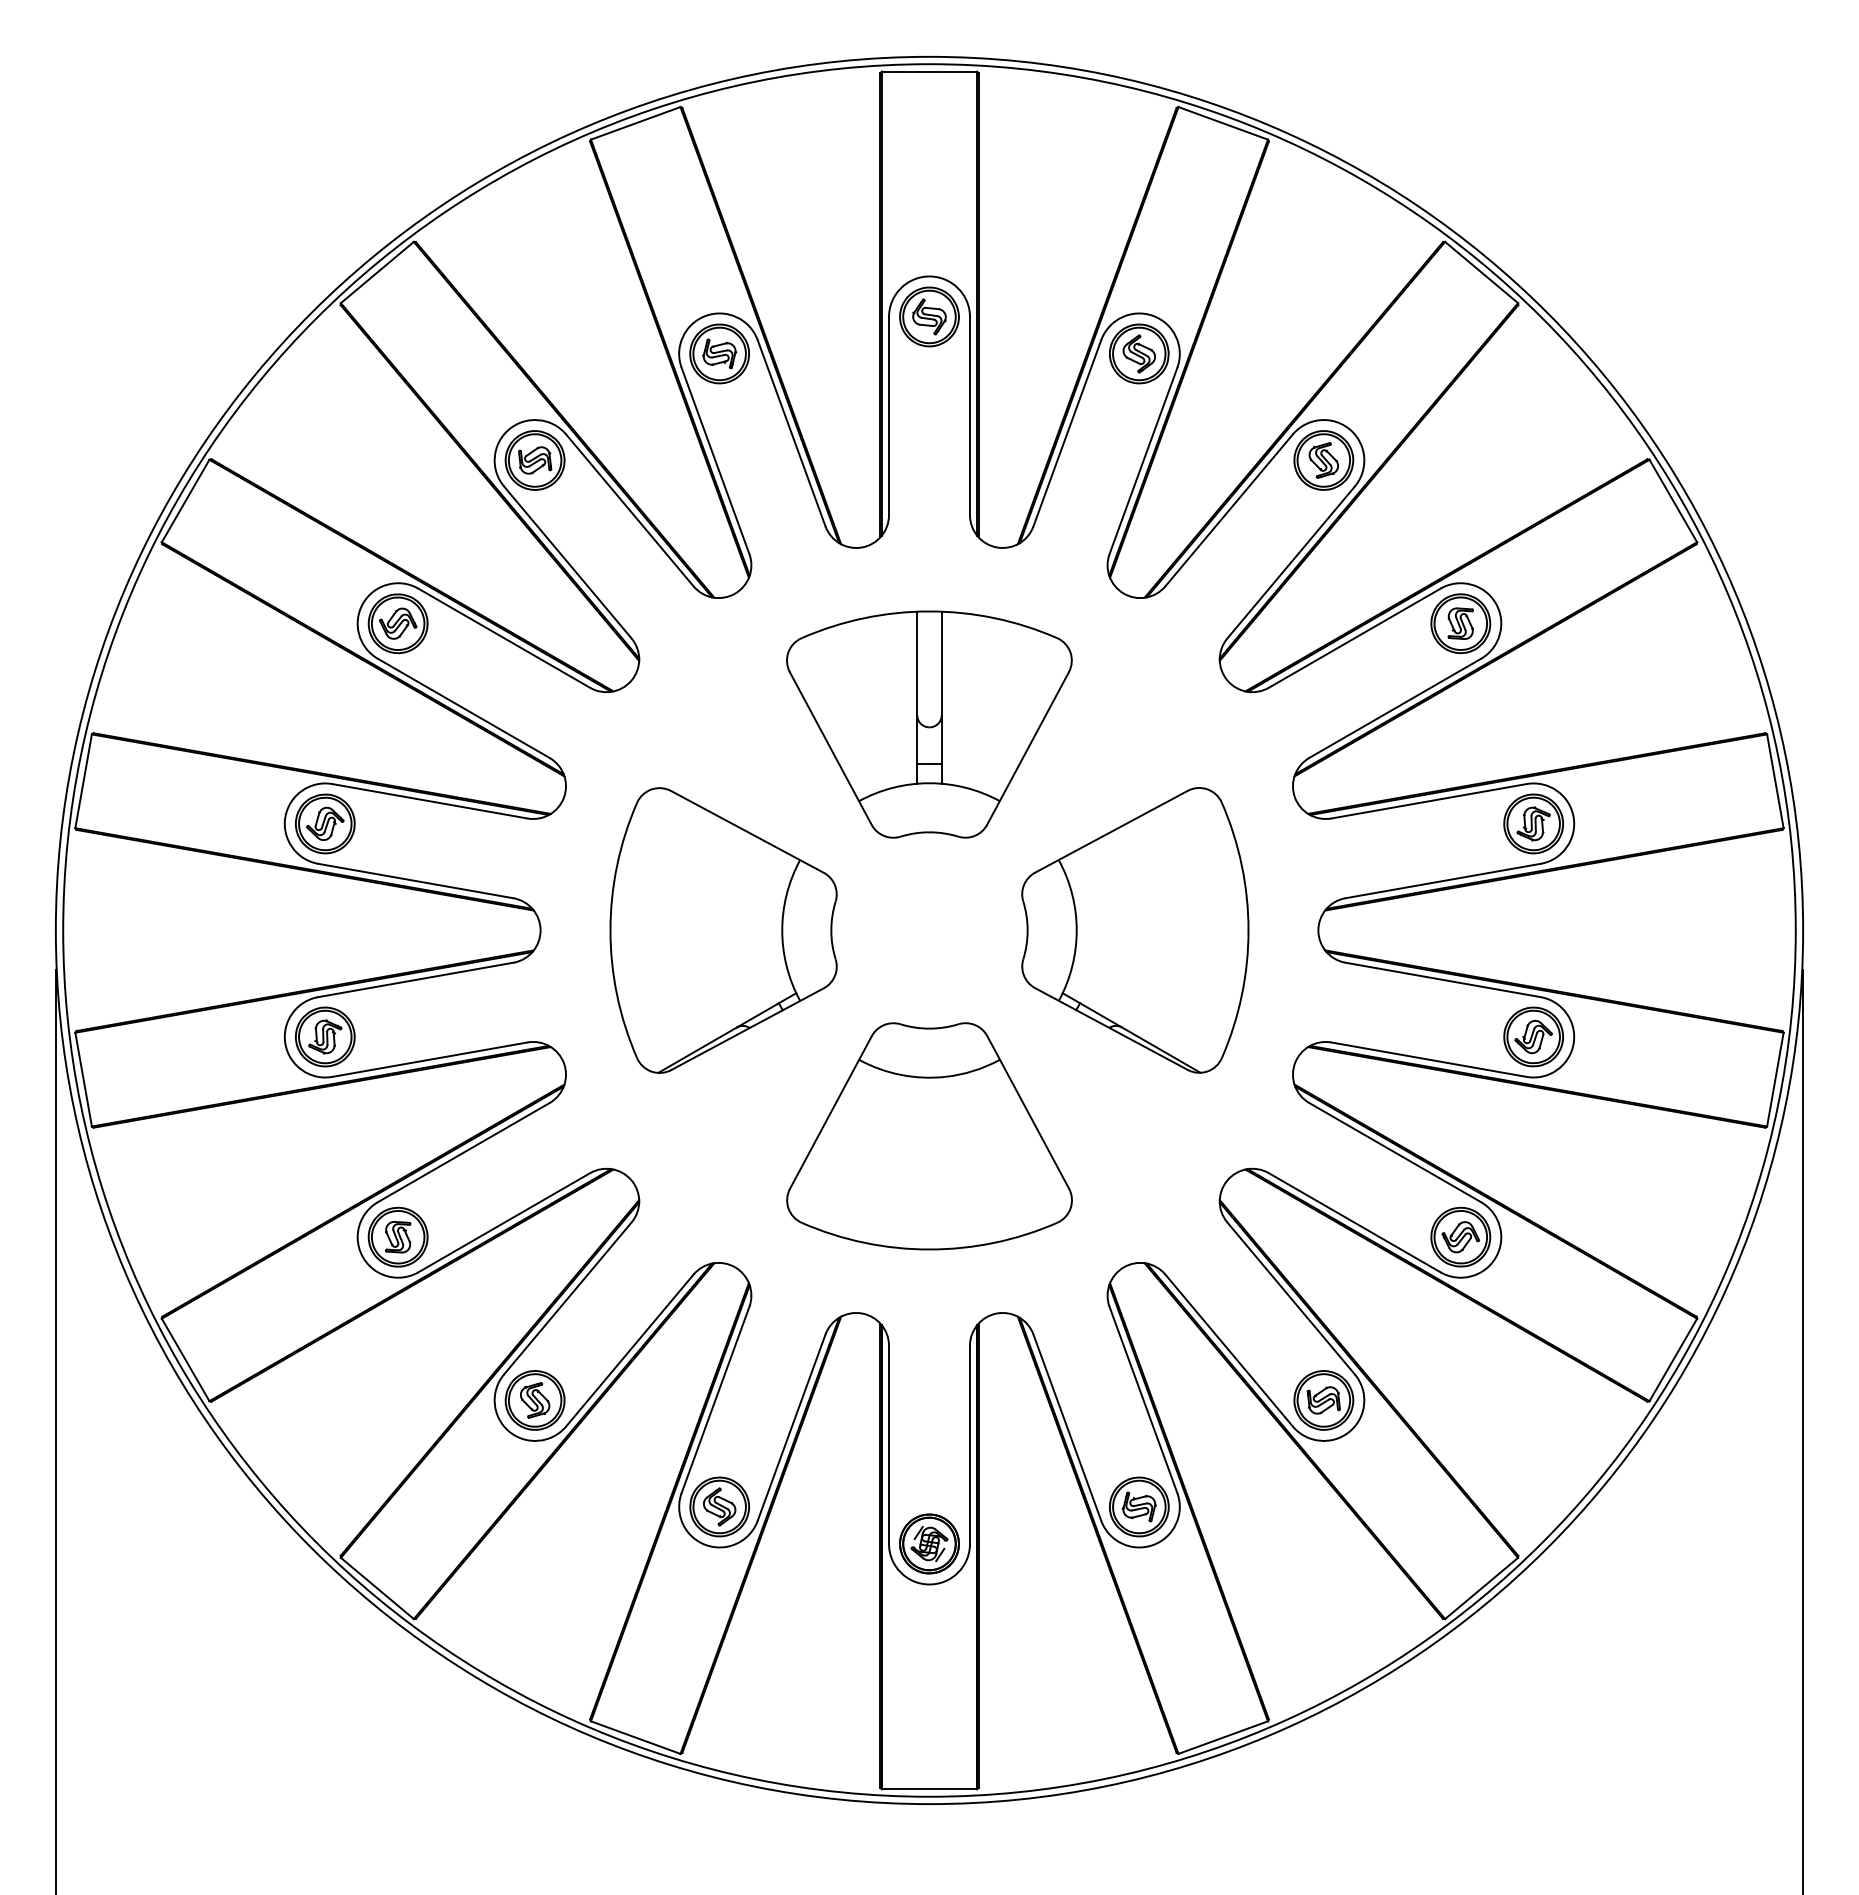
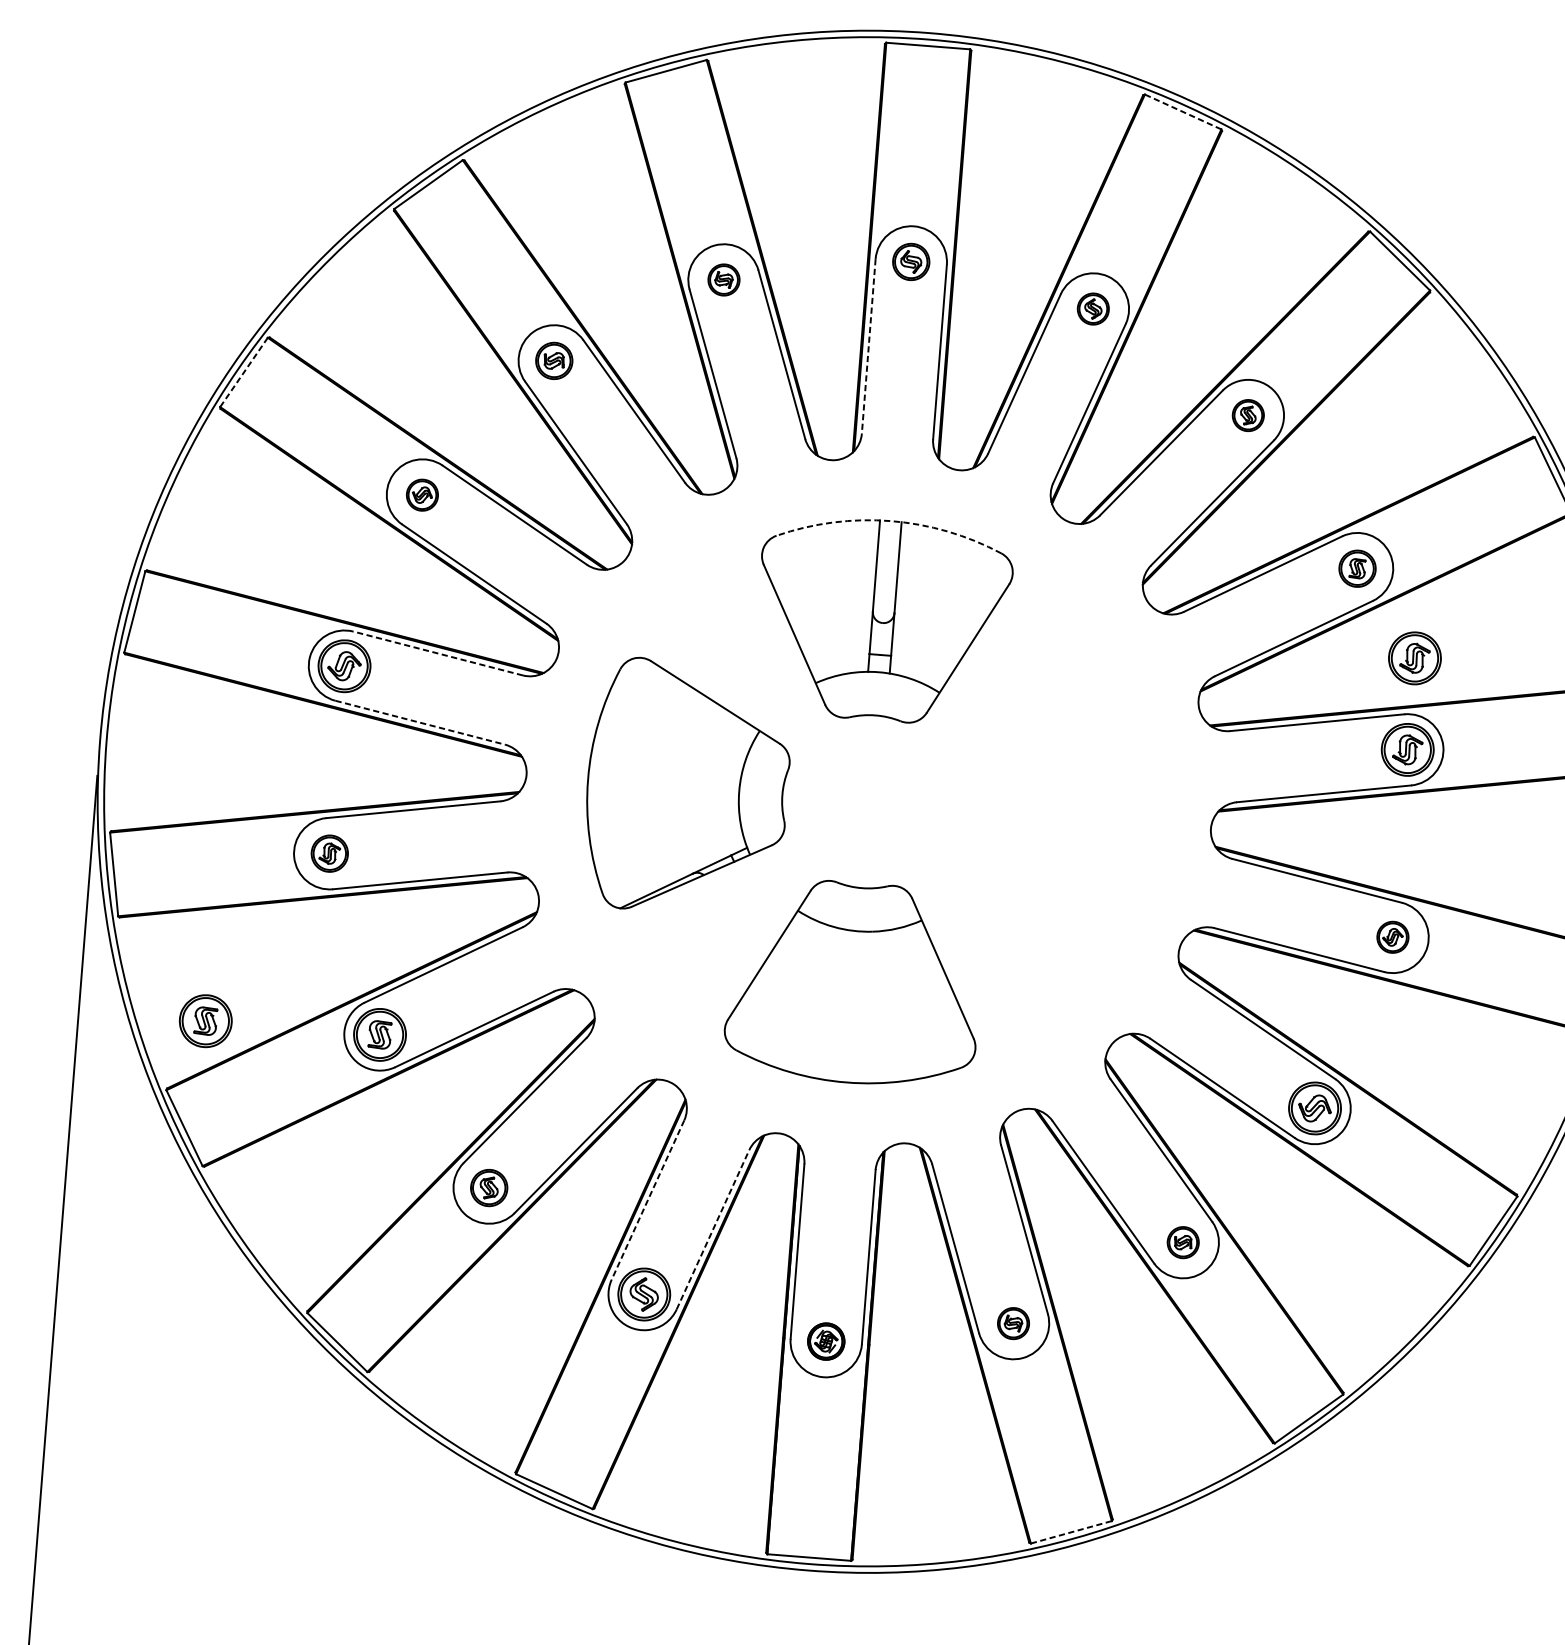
line: (1223, 123) -> (1183, 112), solid -> dashed
part: (929, 316) -> (911, 261), size x0.7
part: (719, 353) -> (723, 279), size x0.6
part: (1139, 353) -> (1093, 308), size x0.6
line: (889, 416) -> (869, 346), solid -> dashed
part: (534, 460) -> (553, 360), size x0.7
part: (1323, 460) -> (1247, 415), size x0.6
line: (185, 501) -> (243, 372), solid -> dashed
arc: (929, 611) -> (890, 521), solid -> dashed
part: (397, 623) -> (421, 494), size x0.6
part: (1460, 623) -> (1357, 568), size x0.7
part: (1533, 719) -> (1414, 657), added
line: (429, 801) -> (437, 653), solid -> dashed
line: (416, 881) -> (420, 723), solid -> dashed
part: (1135, 930) -> (1050, 816), removed
part: (325, 1036) -> (329, 853), size x0.7
part: (1533, 1036) -> (1392, 936), size x0.6
part: (199, 1236) -> (205, 1020), added
part: (534, 1400) -> (488, 1188), size x0.7
line: (715, 1400) -> (647, 1200), solid -> dashed
part: (1323, 1400) -> (1182, 1242), size x0.6
line: (791, 1427) -> (712, 1229), solid -> dashed
part: (1139, 1506) -> (1013, 1323), size x0.6
part: (929, 1543) -> (826, 1341), size x0.7
line: (1223, 1737) -> (1071, 1532), solid -> dashed

